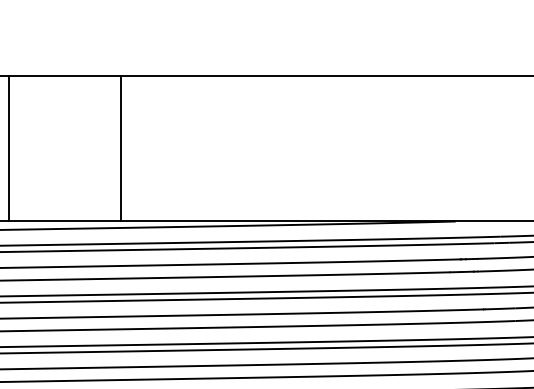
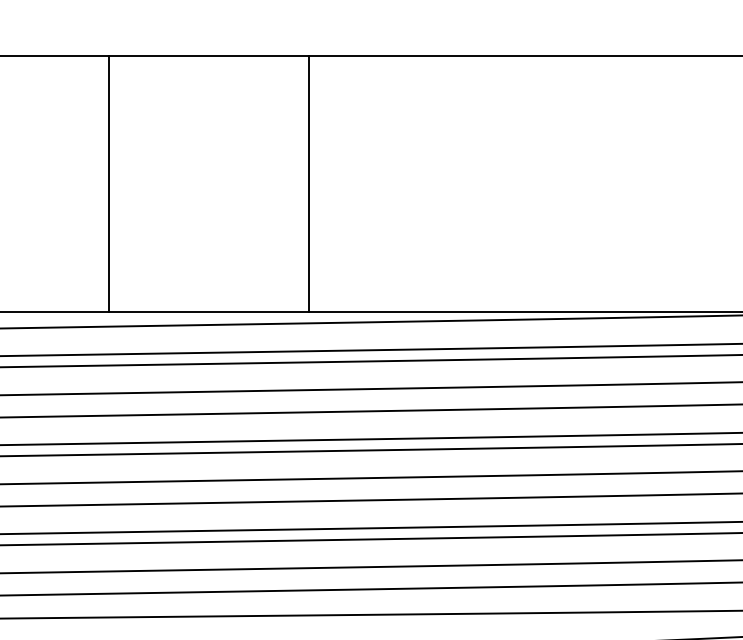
line: (8, 148) -> (108, 184), moved
line: (120, 148) -> (309, 184), moved

